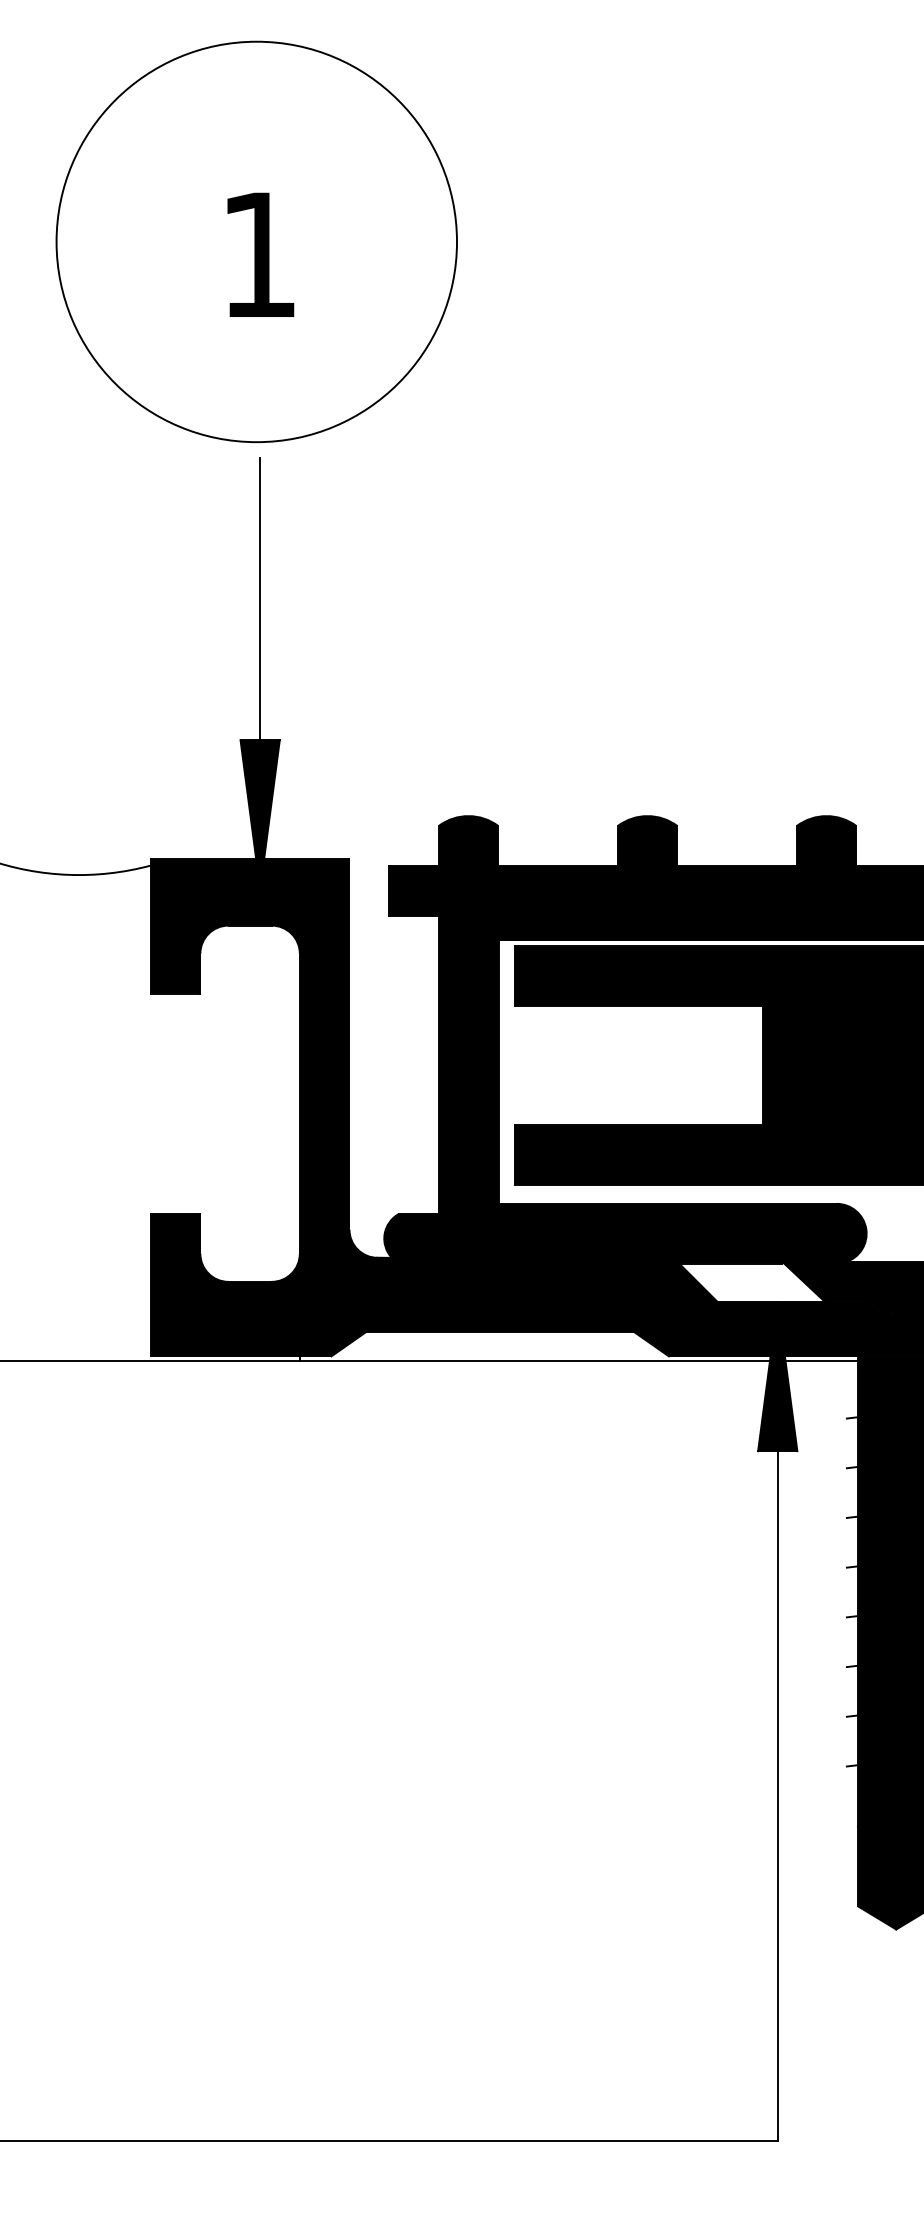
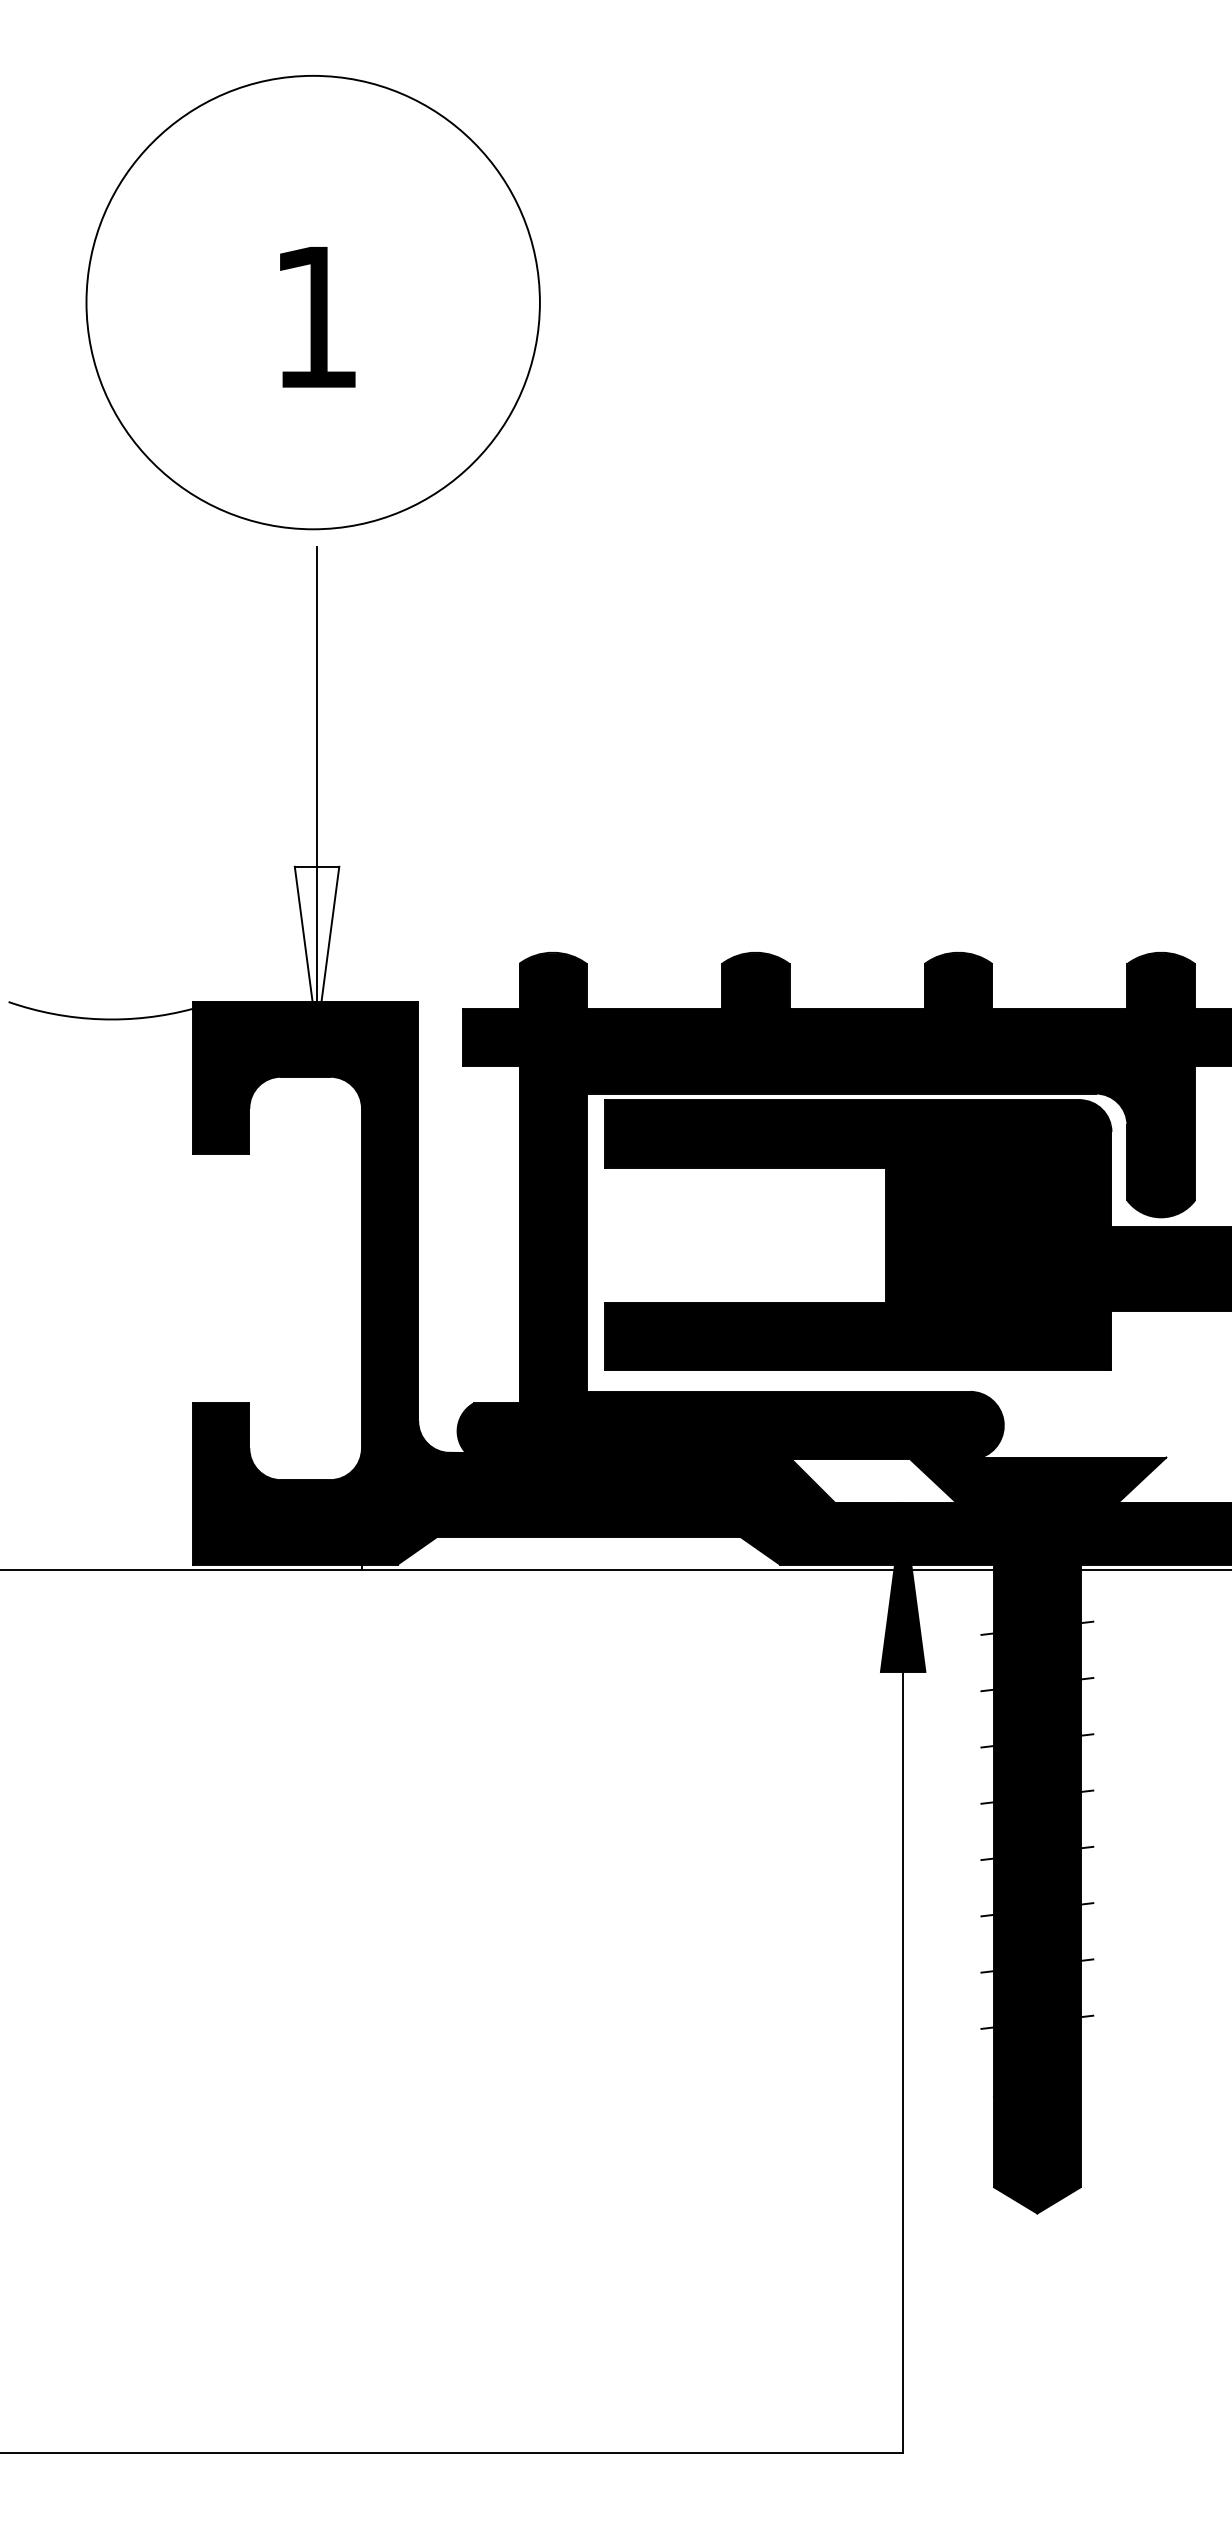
fill: (259, 814) -> (316, 950), removed

